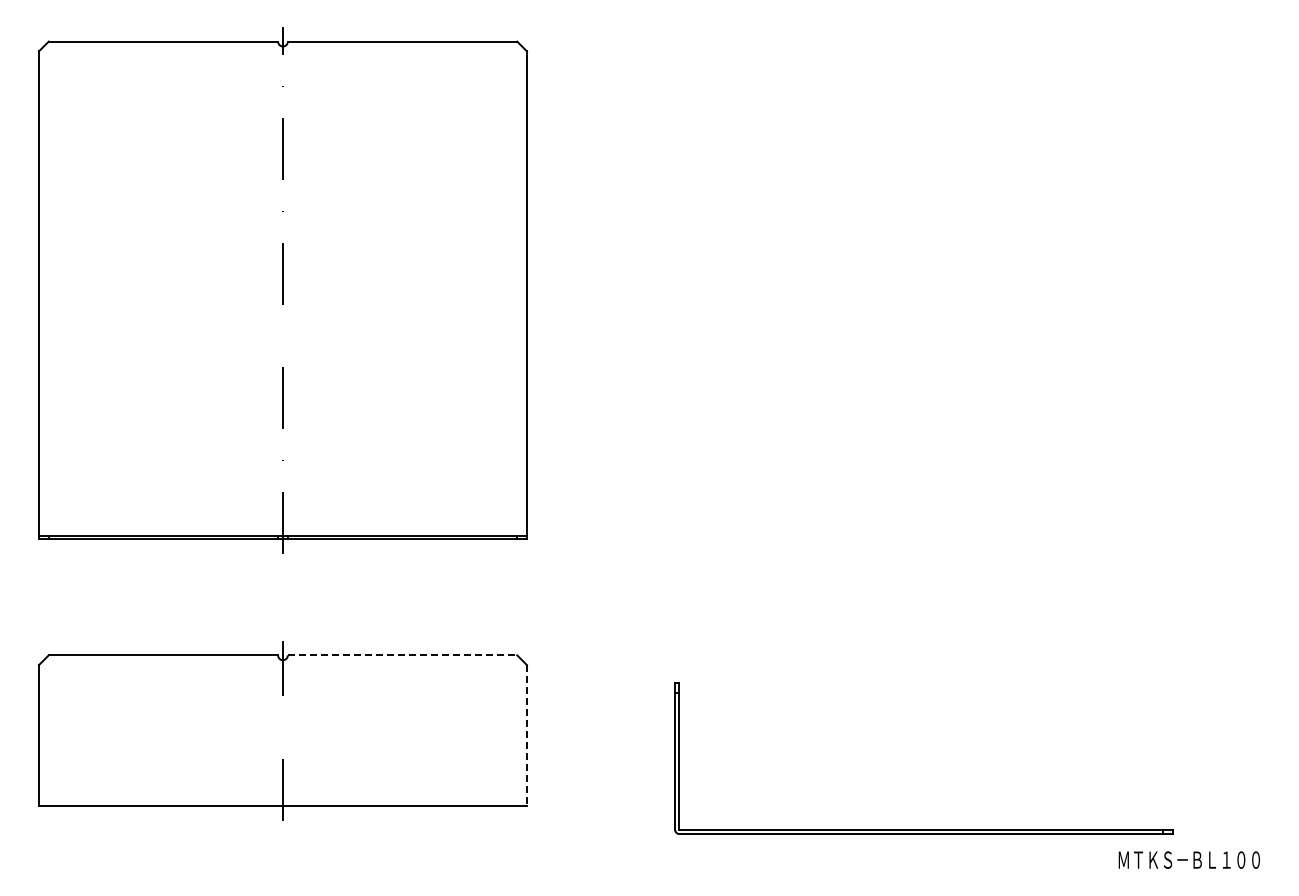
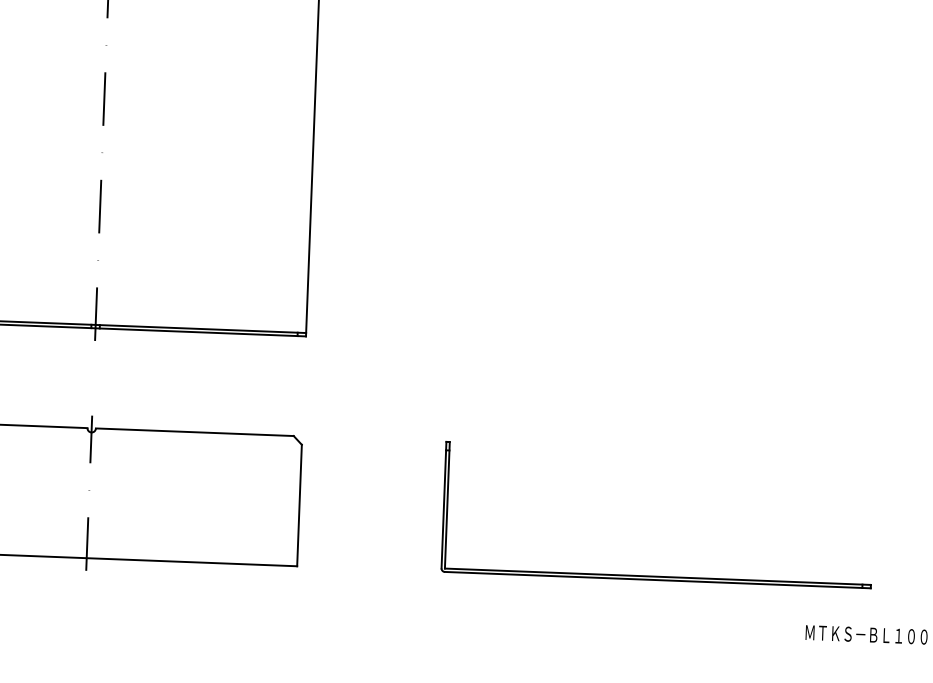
line: (402, 655) -> (194, 432), dashed -> solid
line: (527, 736) -> (299, 506), dashed -> solid
part: (923, 829) -> (655, 576), moved

